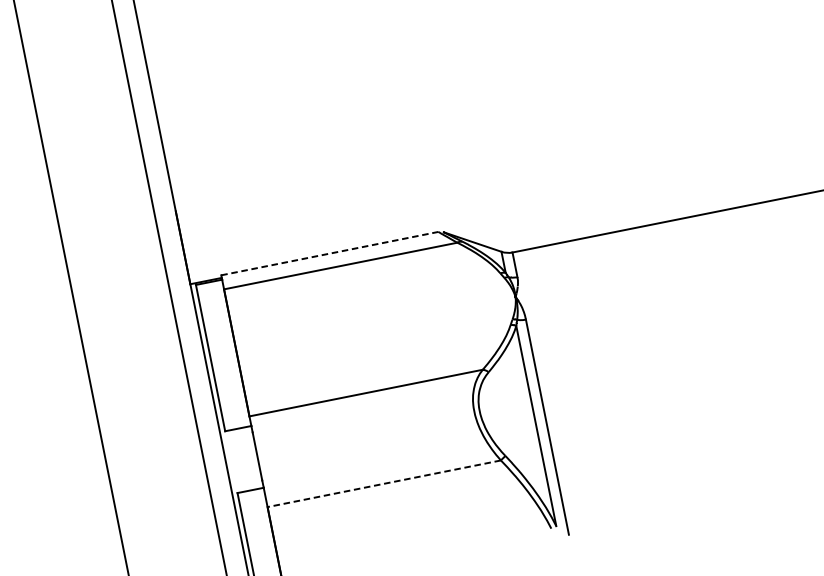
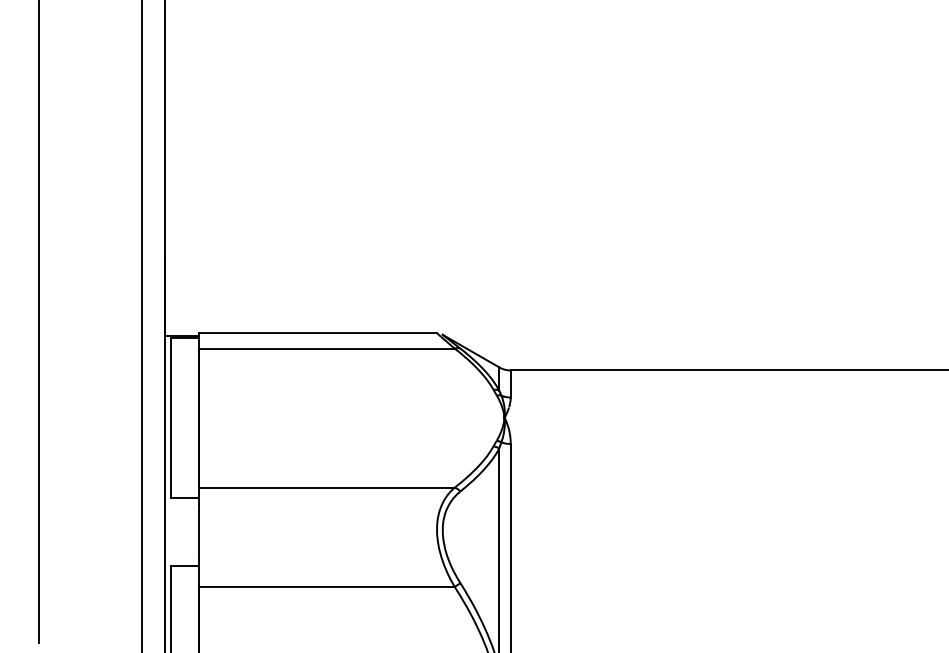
line: (330, 253) -> (318, 333), dashed -> solid
line: (383, 484) -> (326, 587), dashed -> solid

